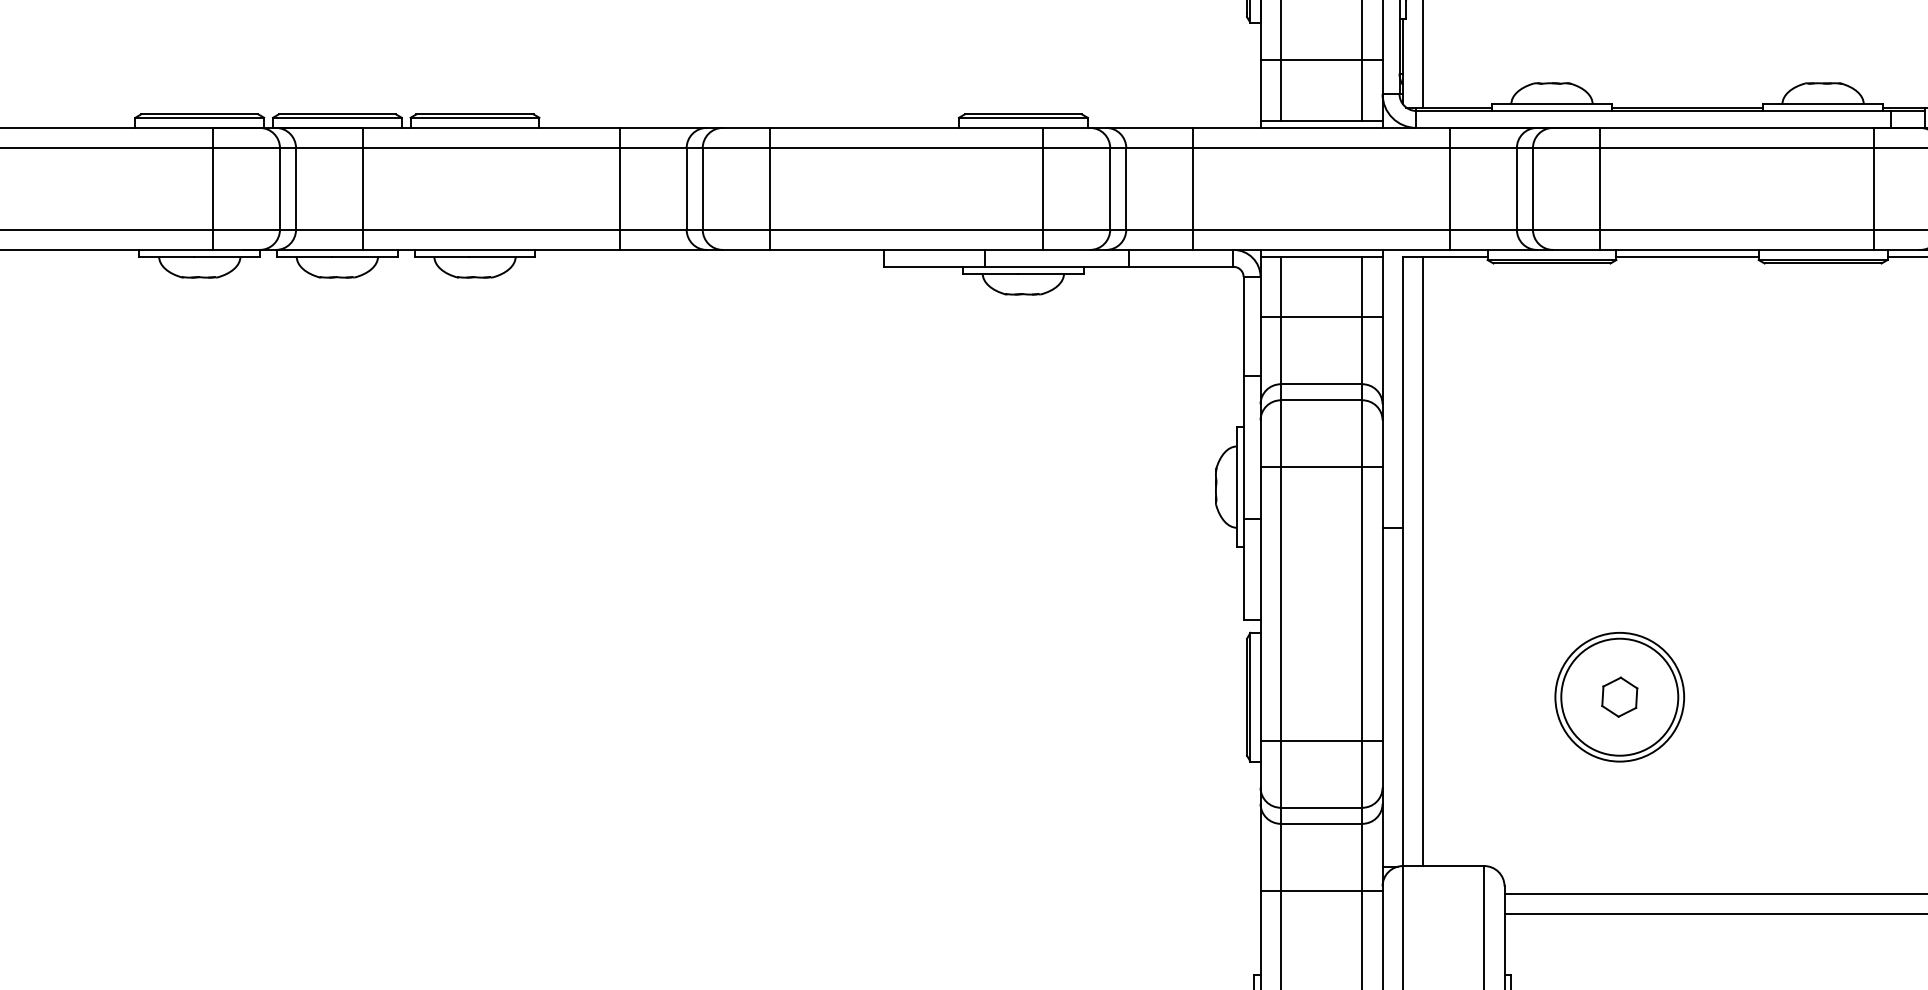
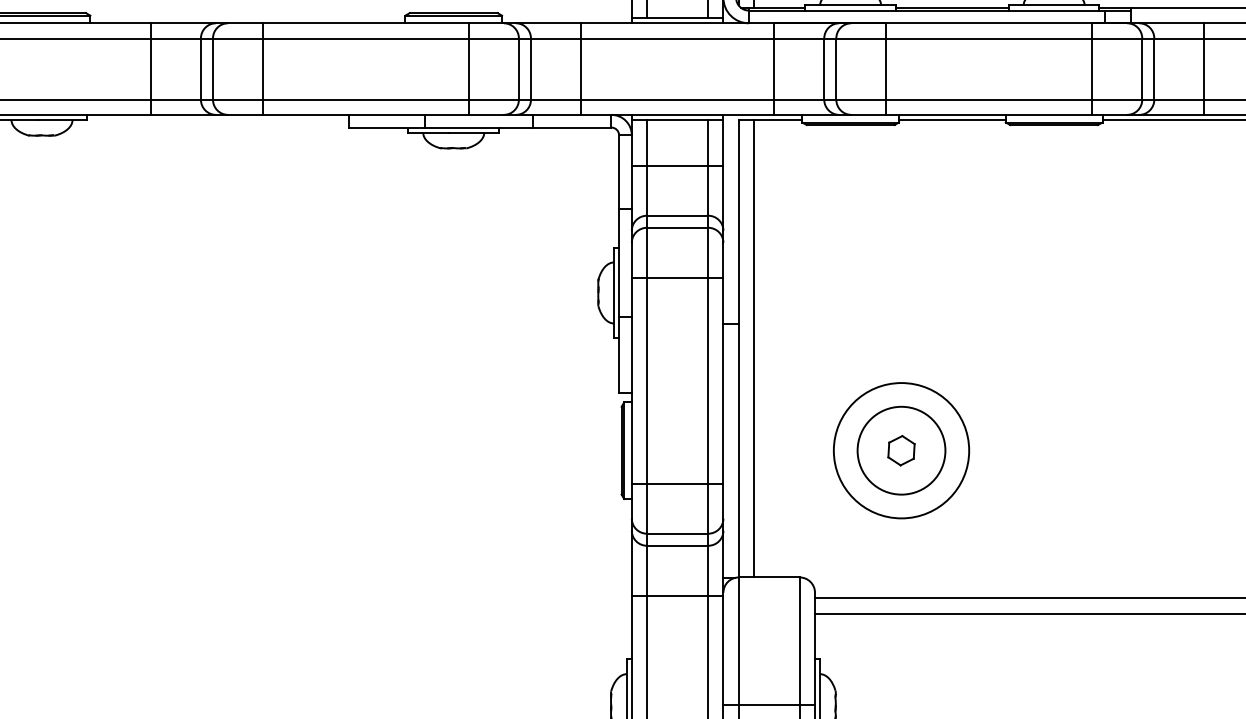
circle: (1619, 696) -> (901, 450), size x1.4

